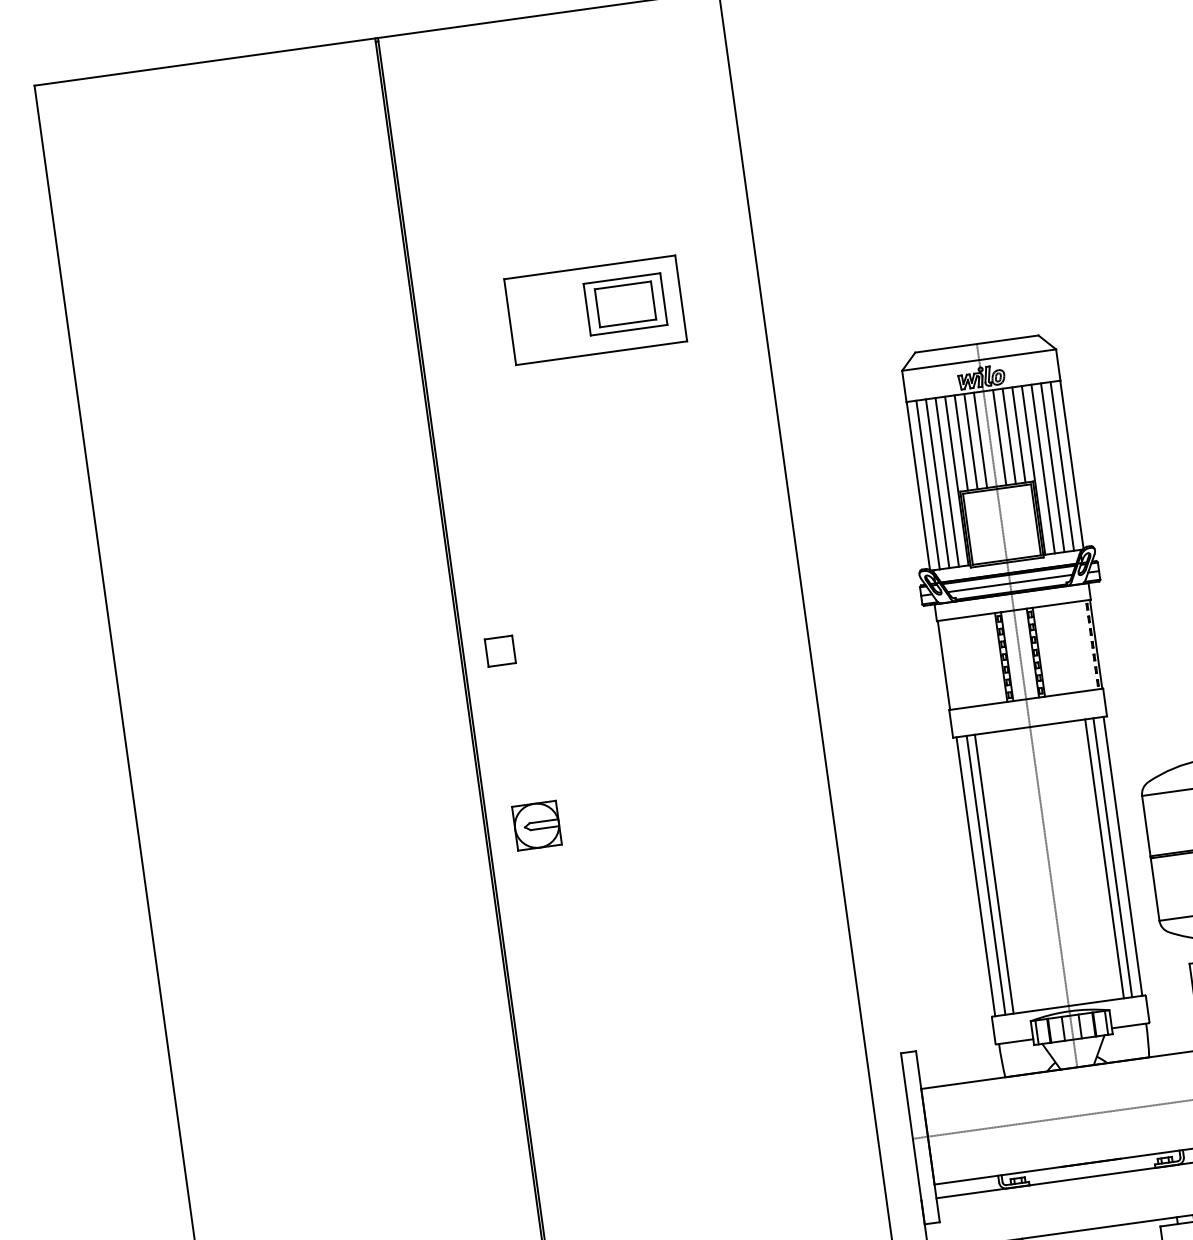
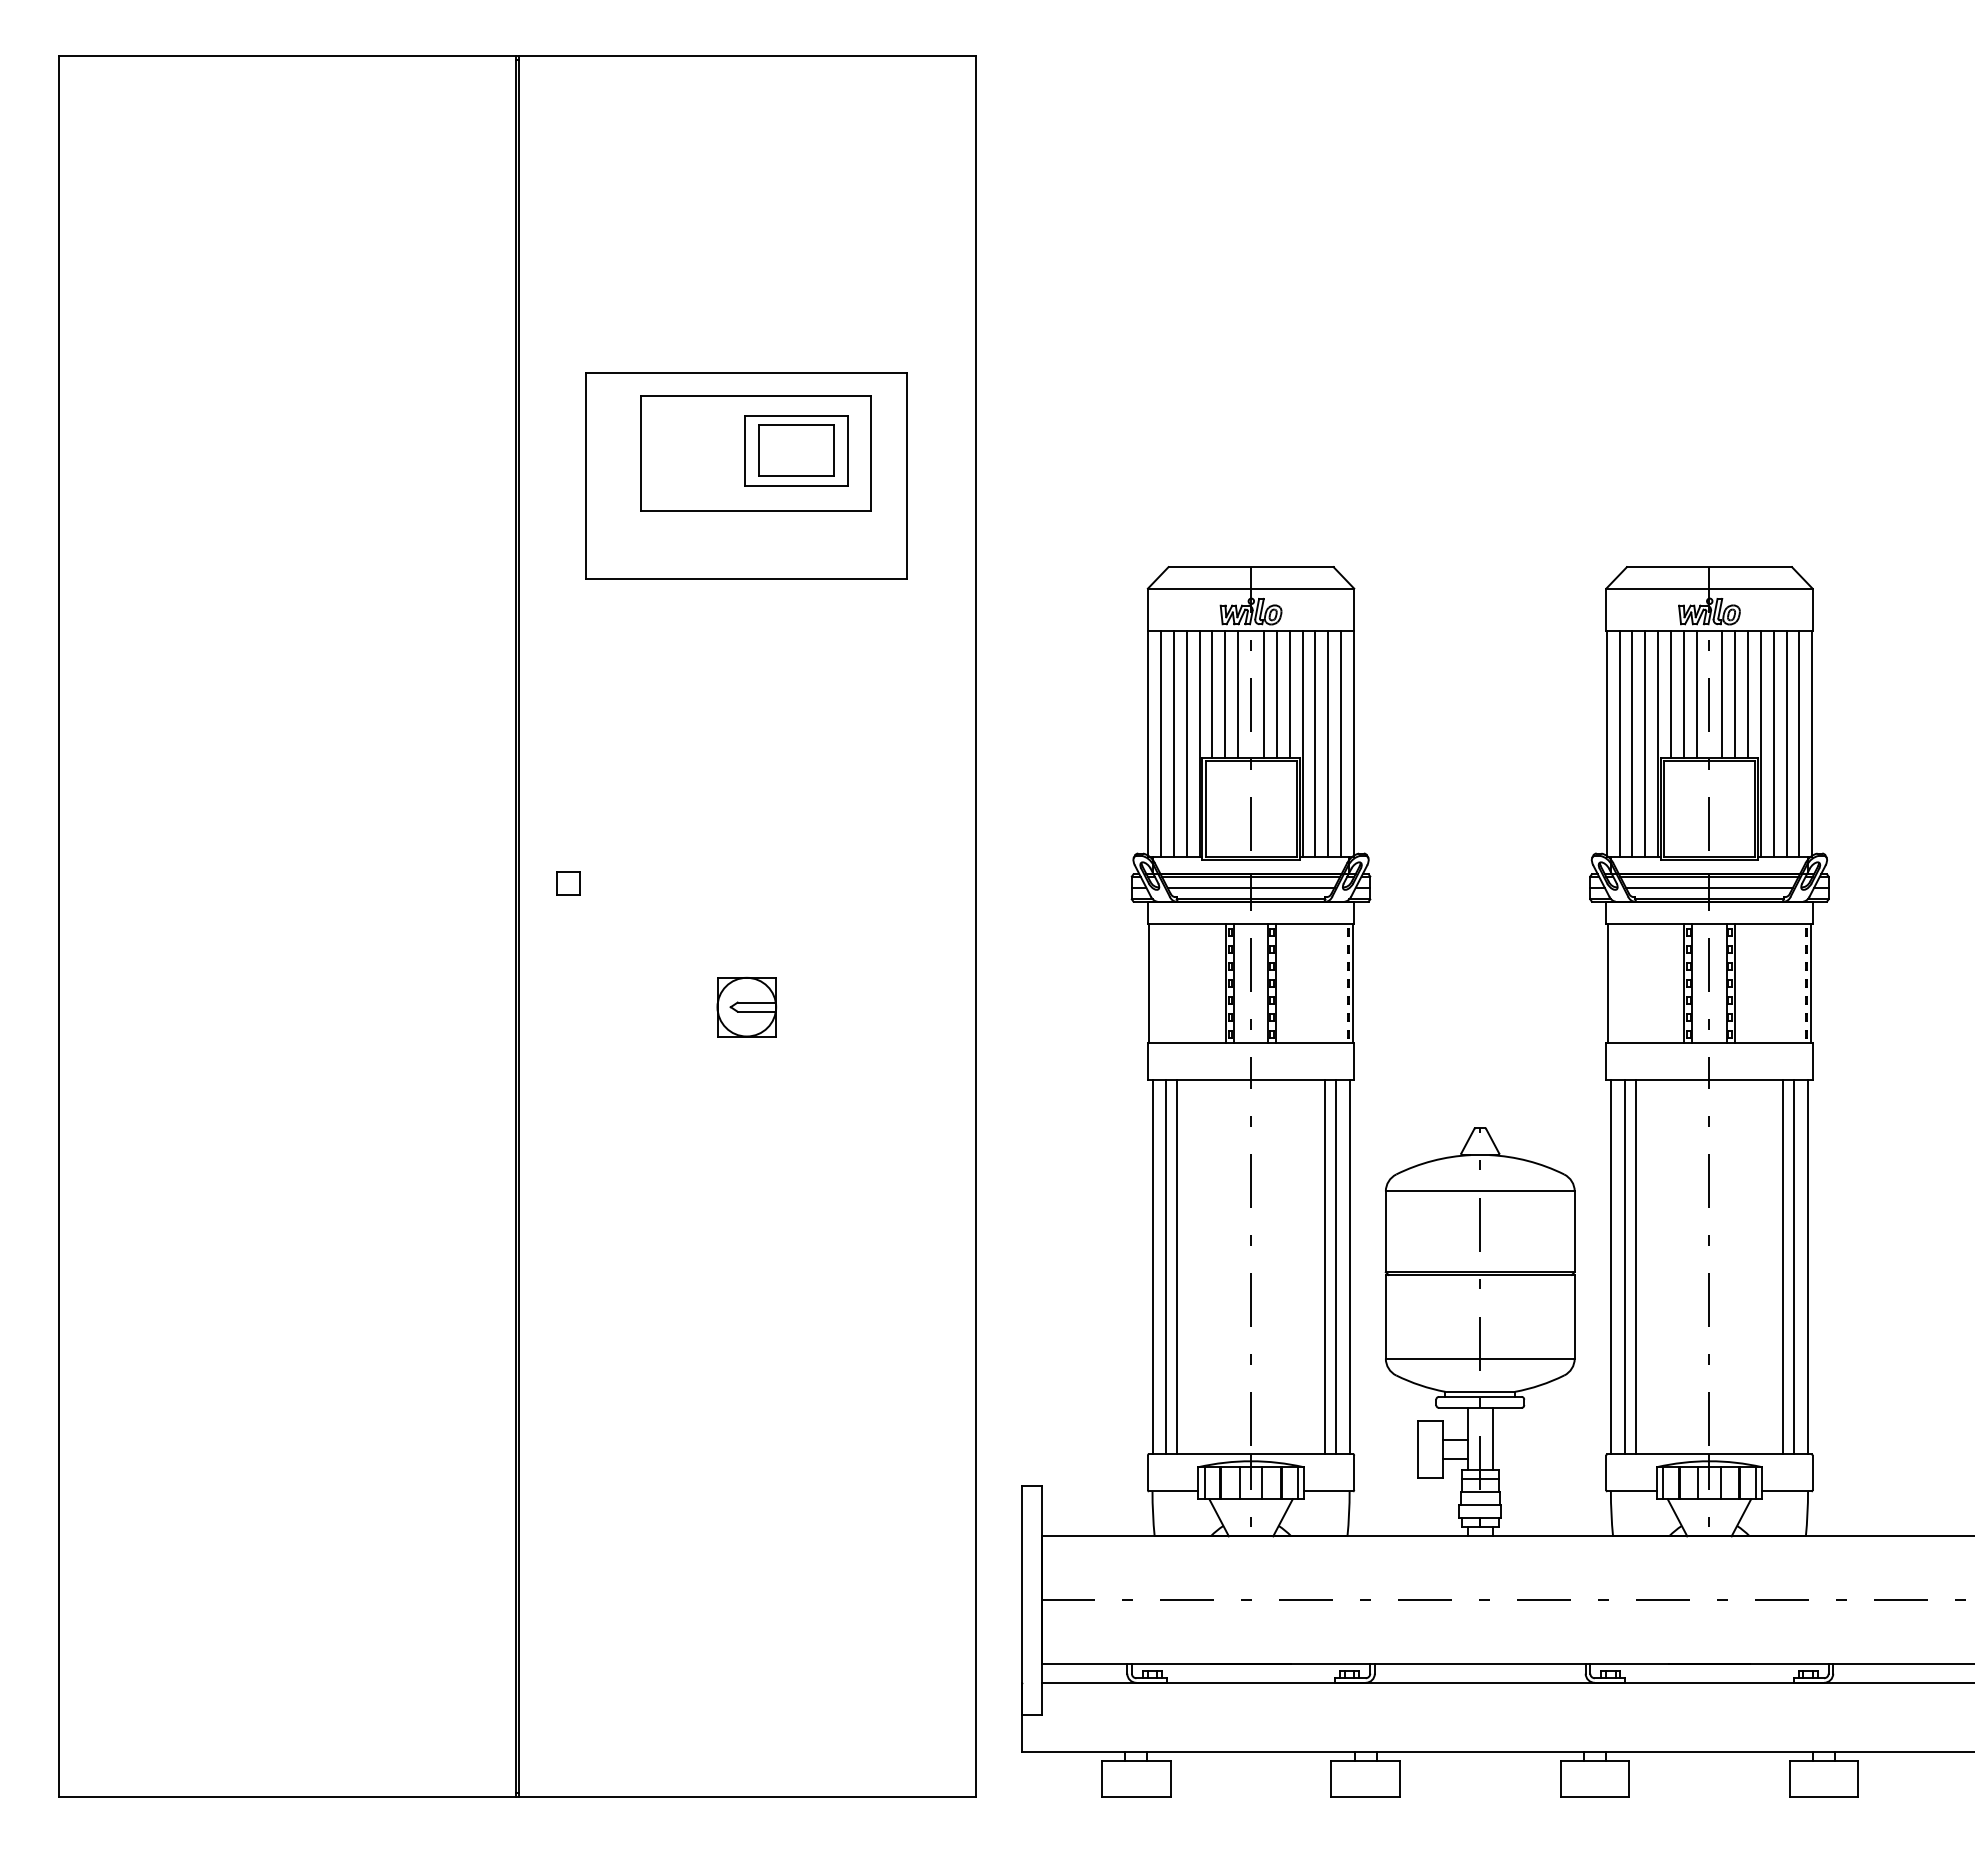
part: (590, 327) -> (746, 475), added
part: (500, 650) -> (568, 883), size x0.62
part: (536, 826) -> (746, 1007), moved

